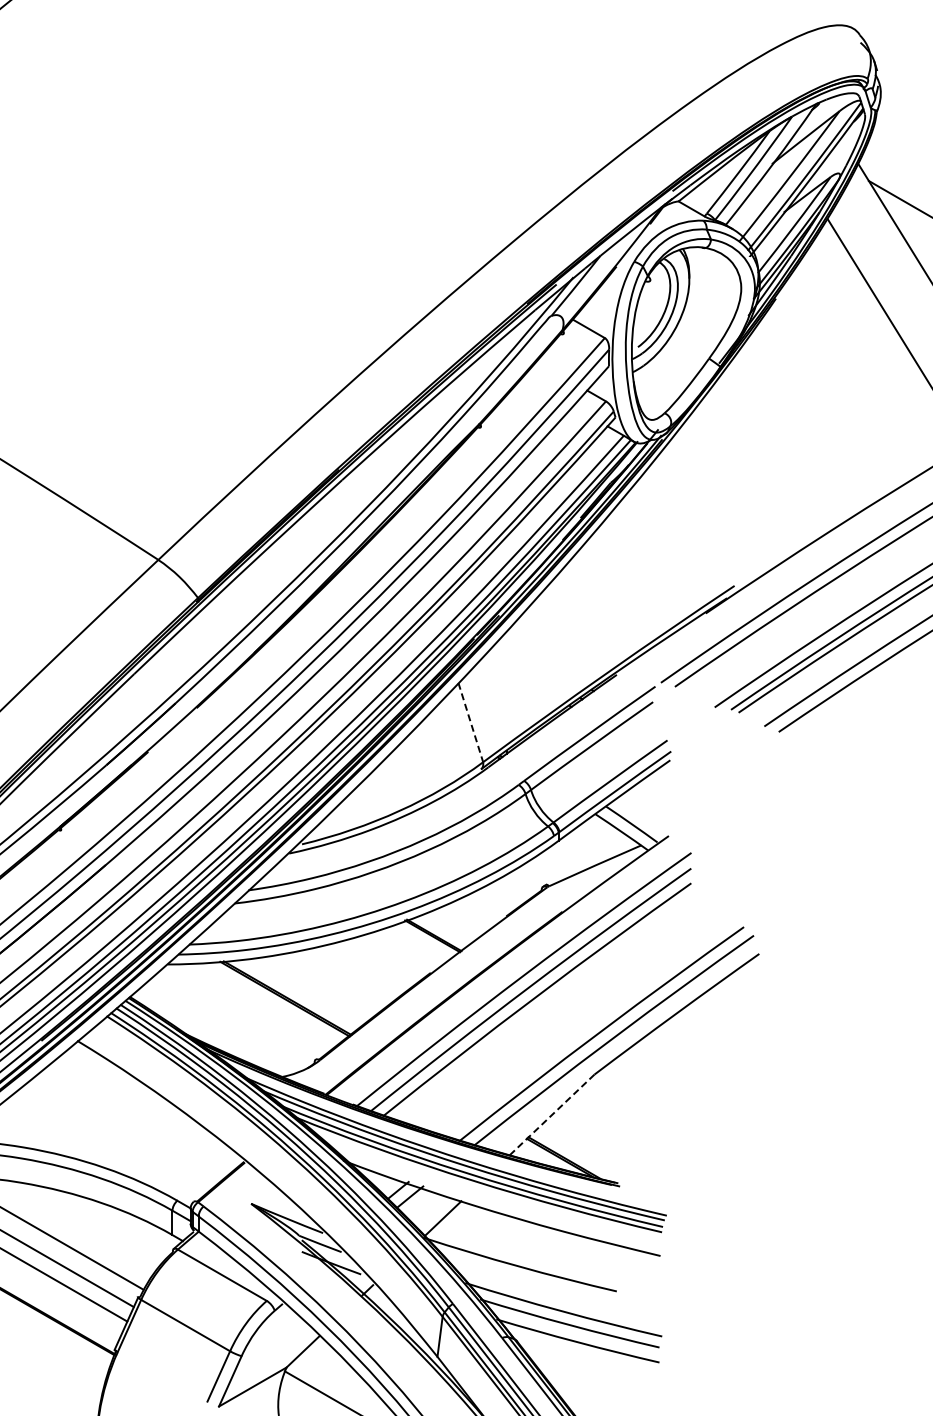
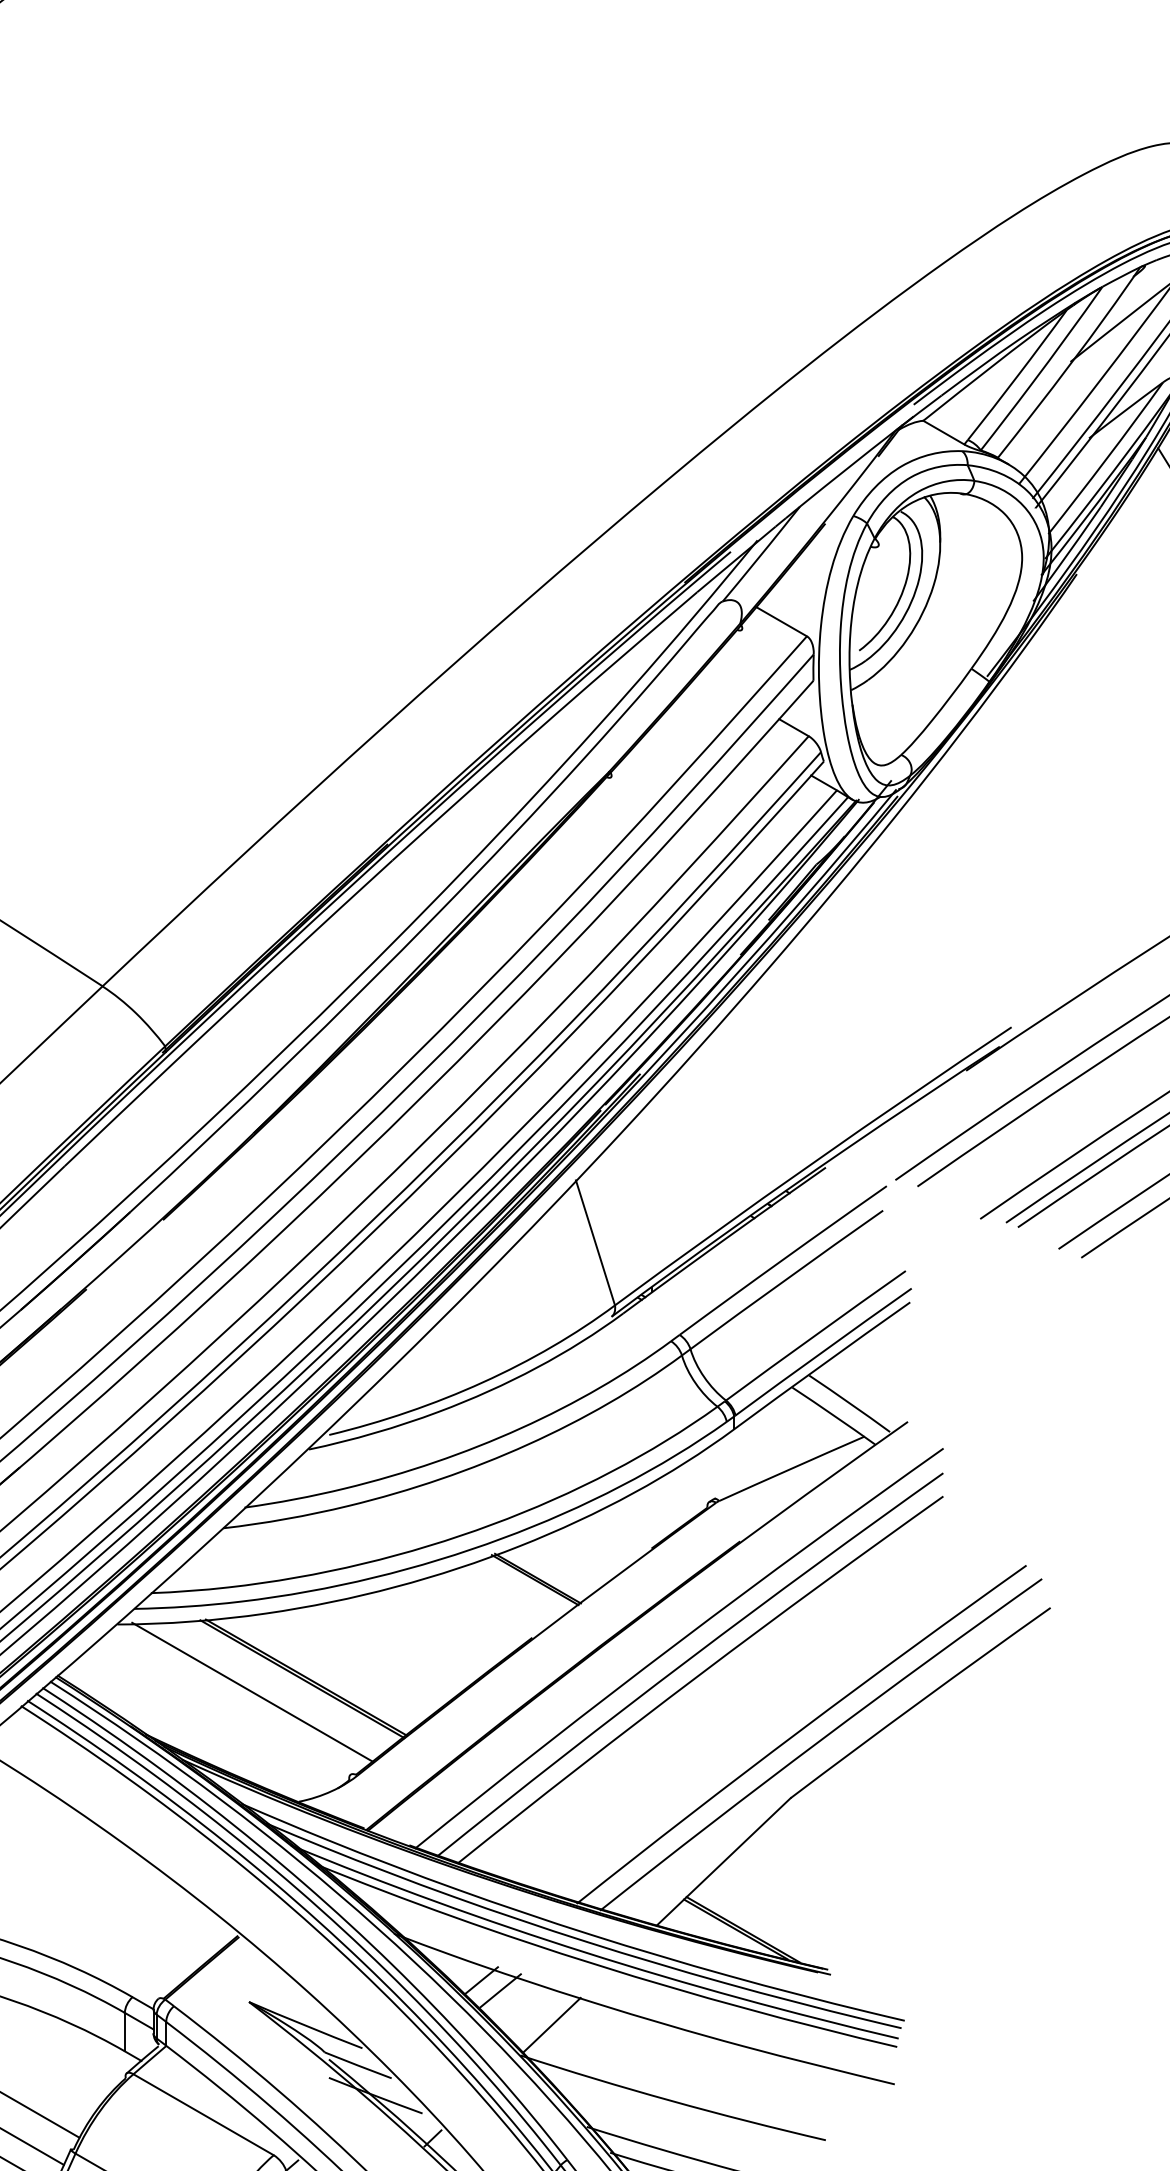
line: (470, 722) -> (595, 1242), dashed -> solid
line: (253, 1007) -> (252, 1692), added
line: (552, 1114) -> (724, 1861), dashed -> solid

